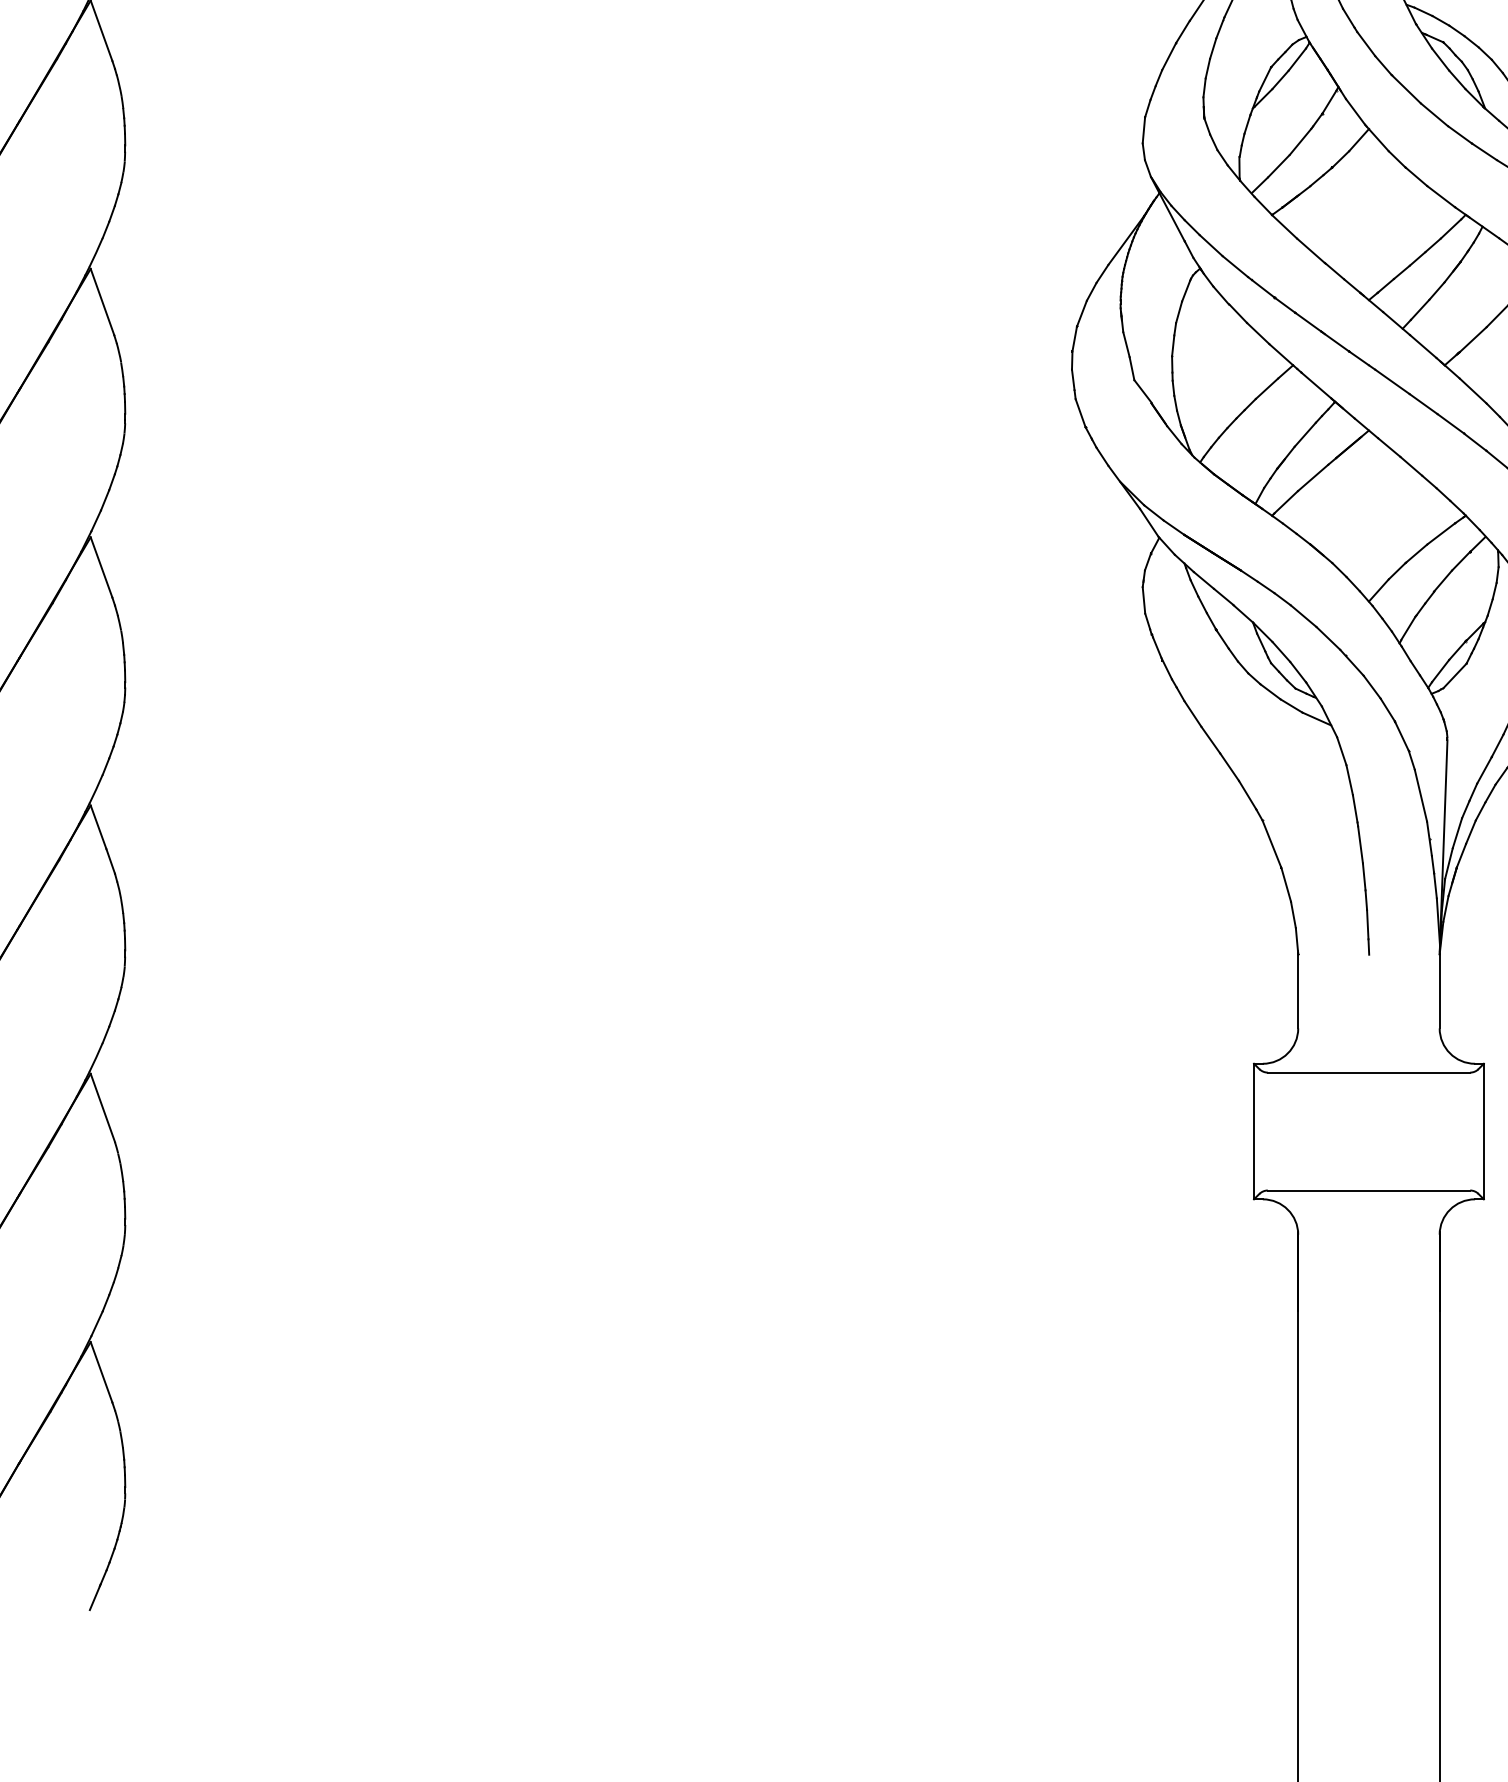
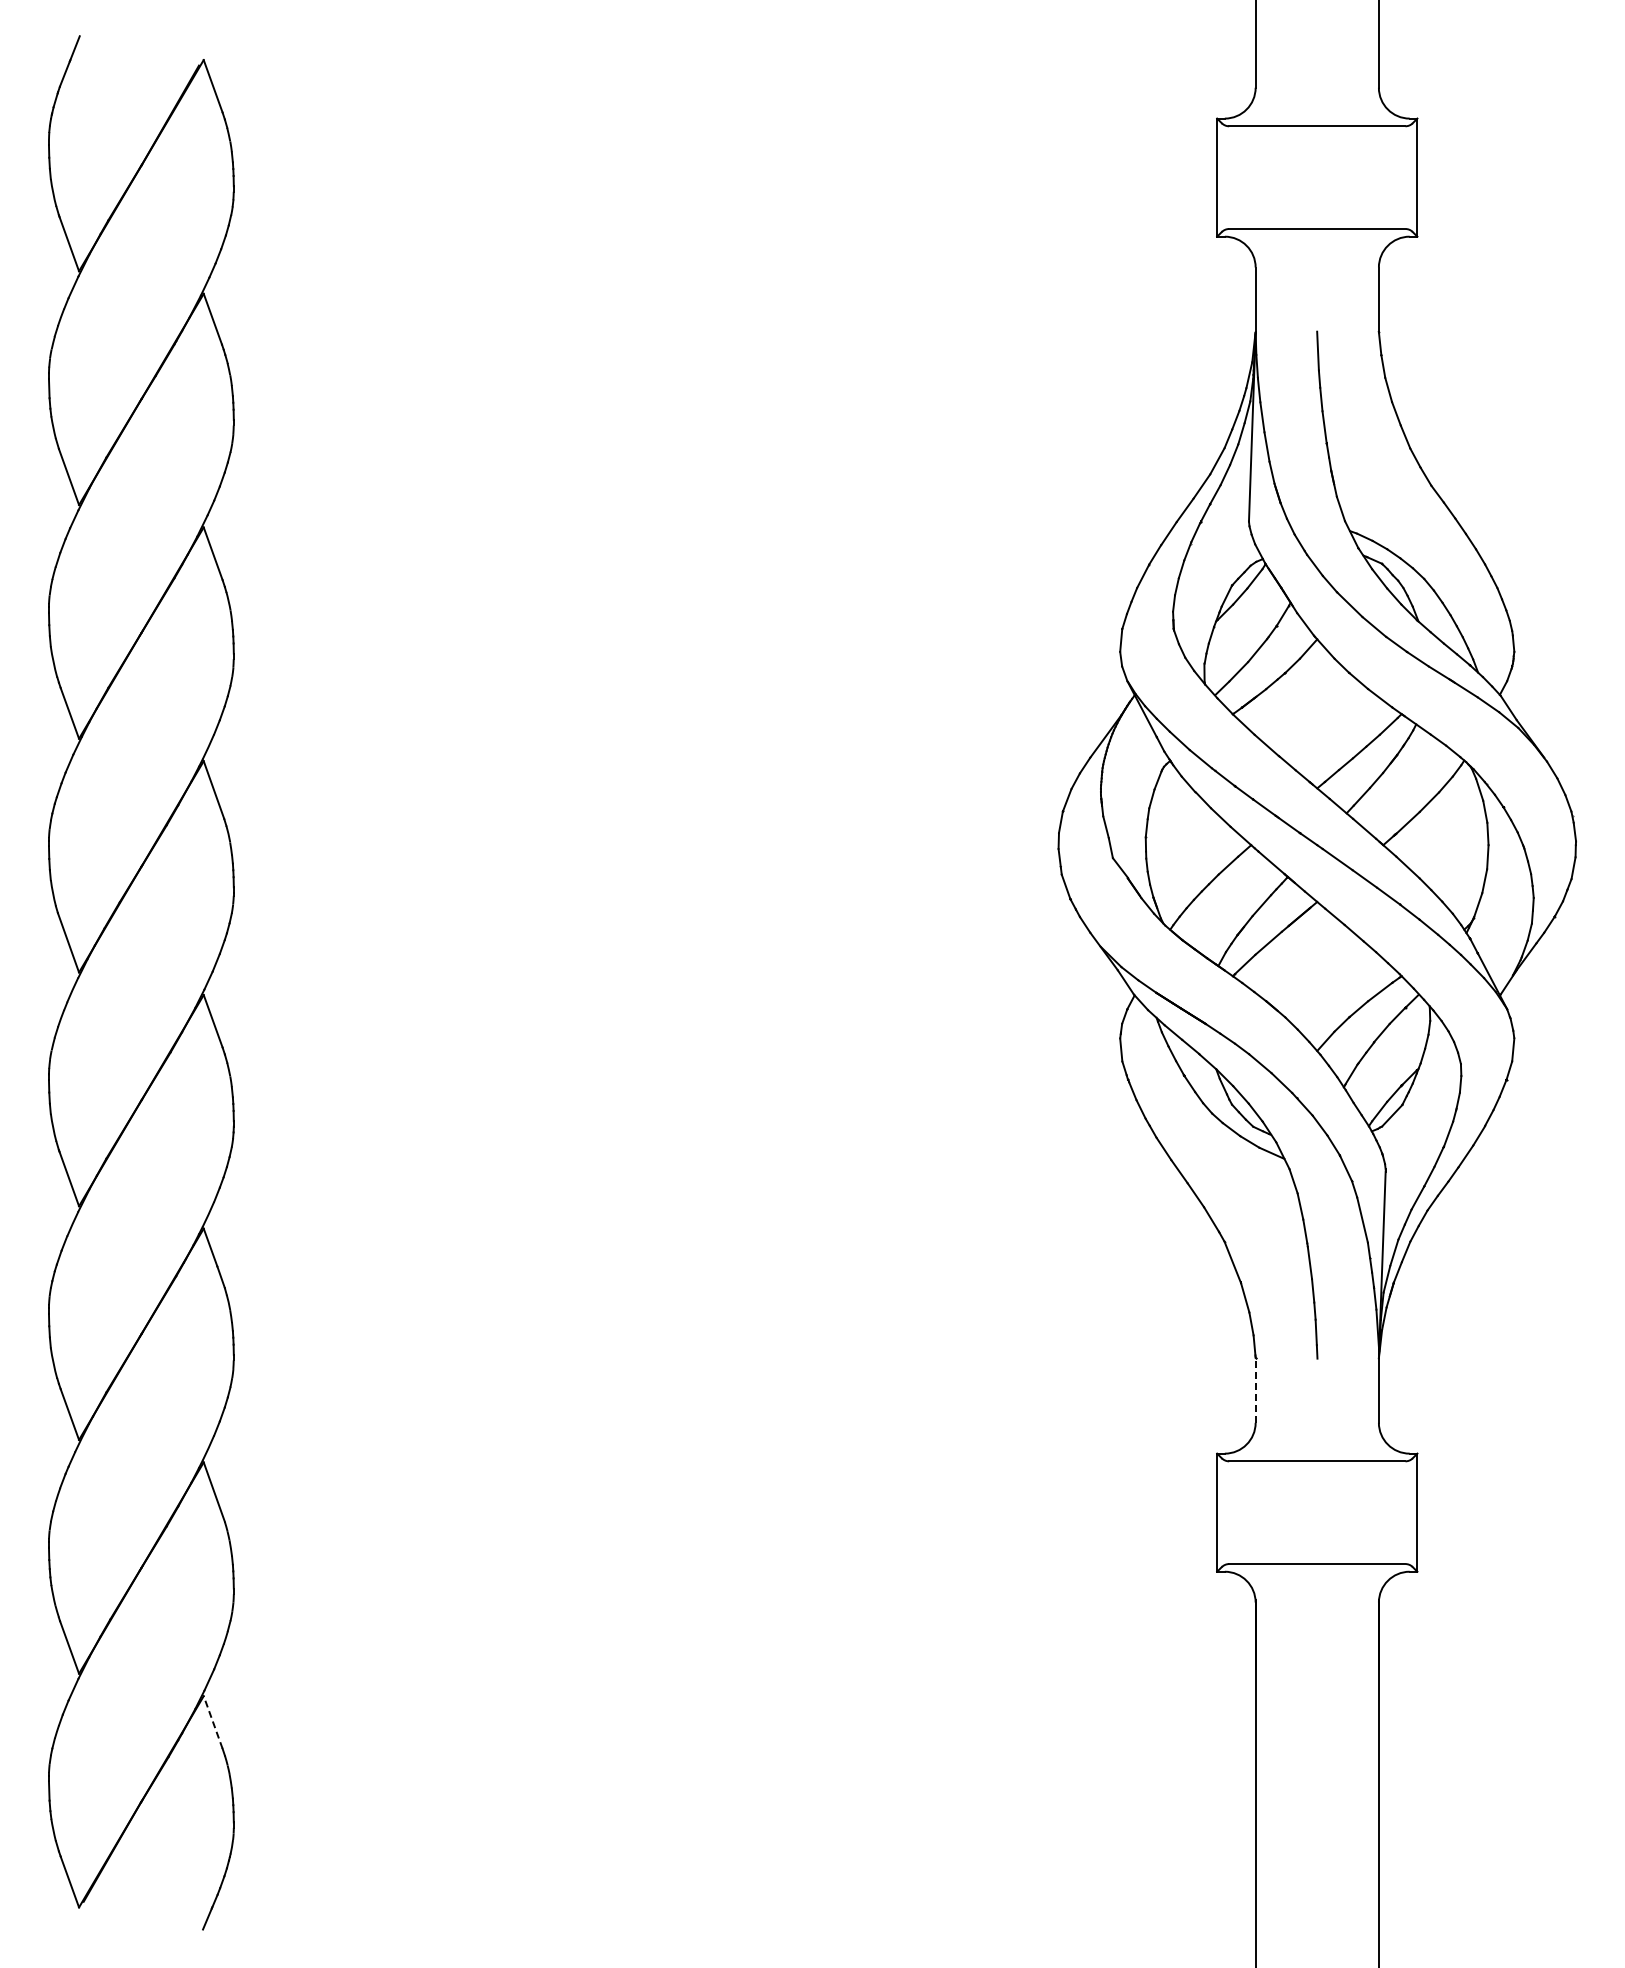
line: (1298, 991) -> (1255, 1390), solid -> dashed
line: (101, 1372) -> (213, 1722), solid -> dashed

